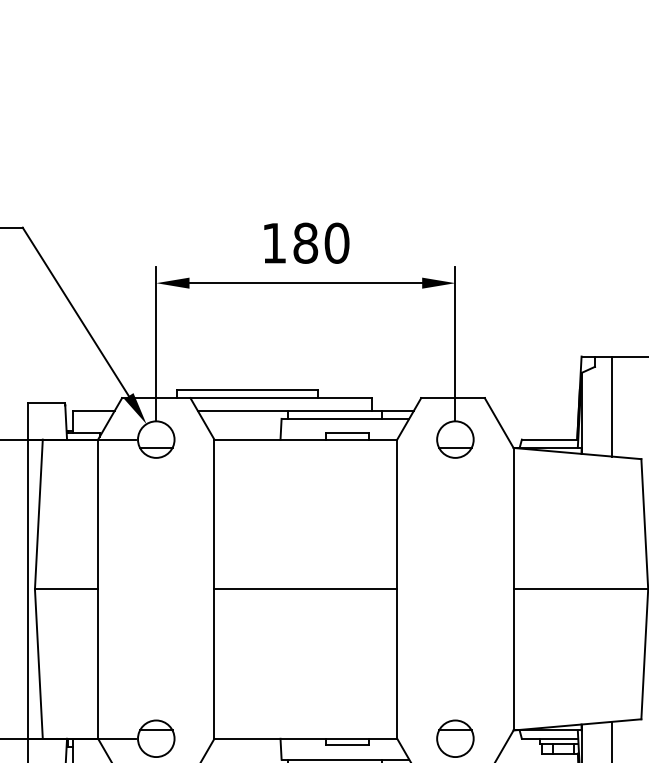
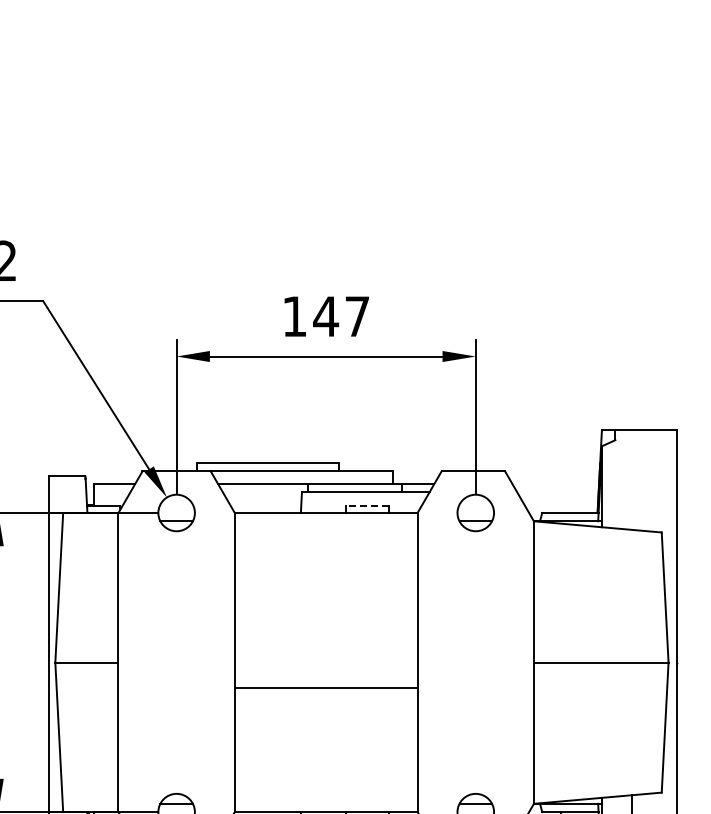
text: (321, 243) -> (341, 316), 180 -> 147
line: (611, 406) -> (631, 479), removed
line: (347, 433) -> (367, 506), solid -> dashed
line: (305, 589) -> (325, 687), moved

